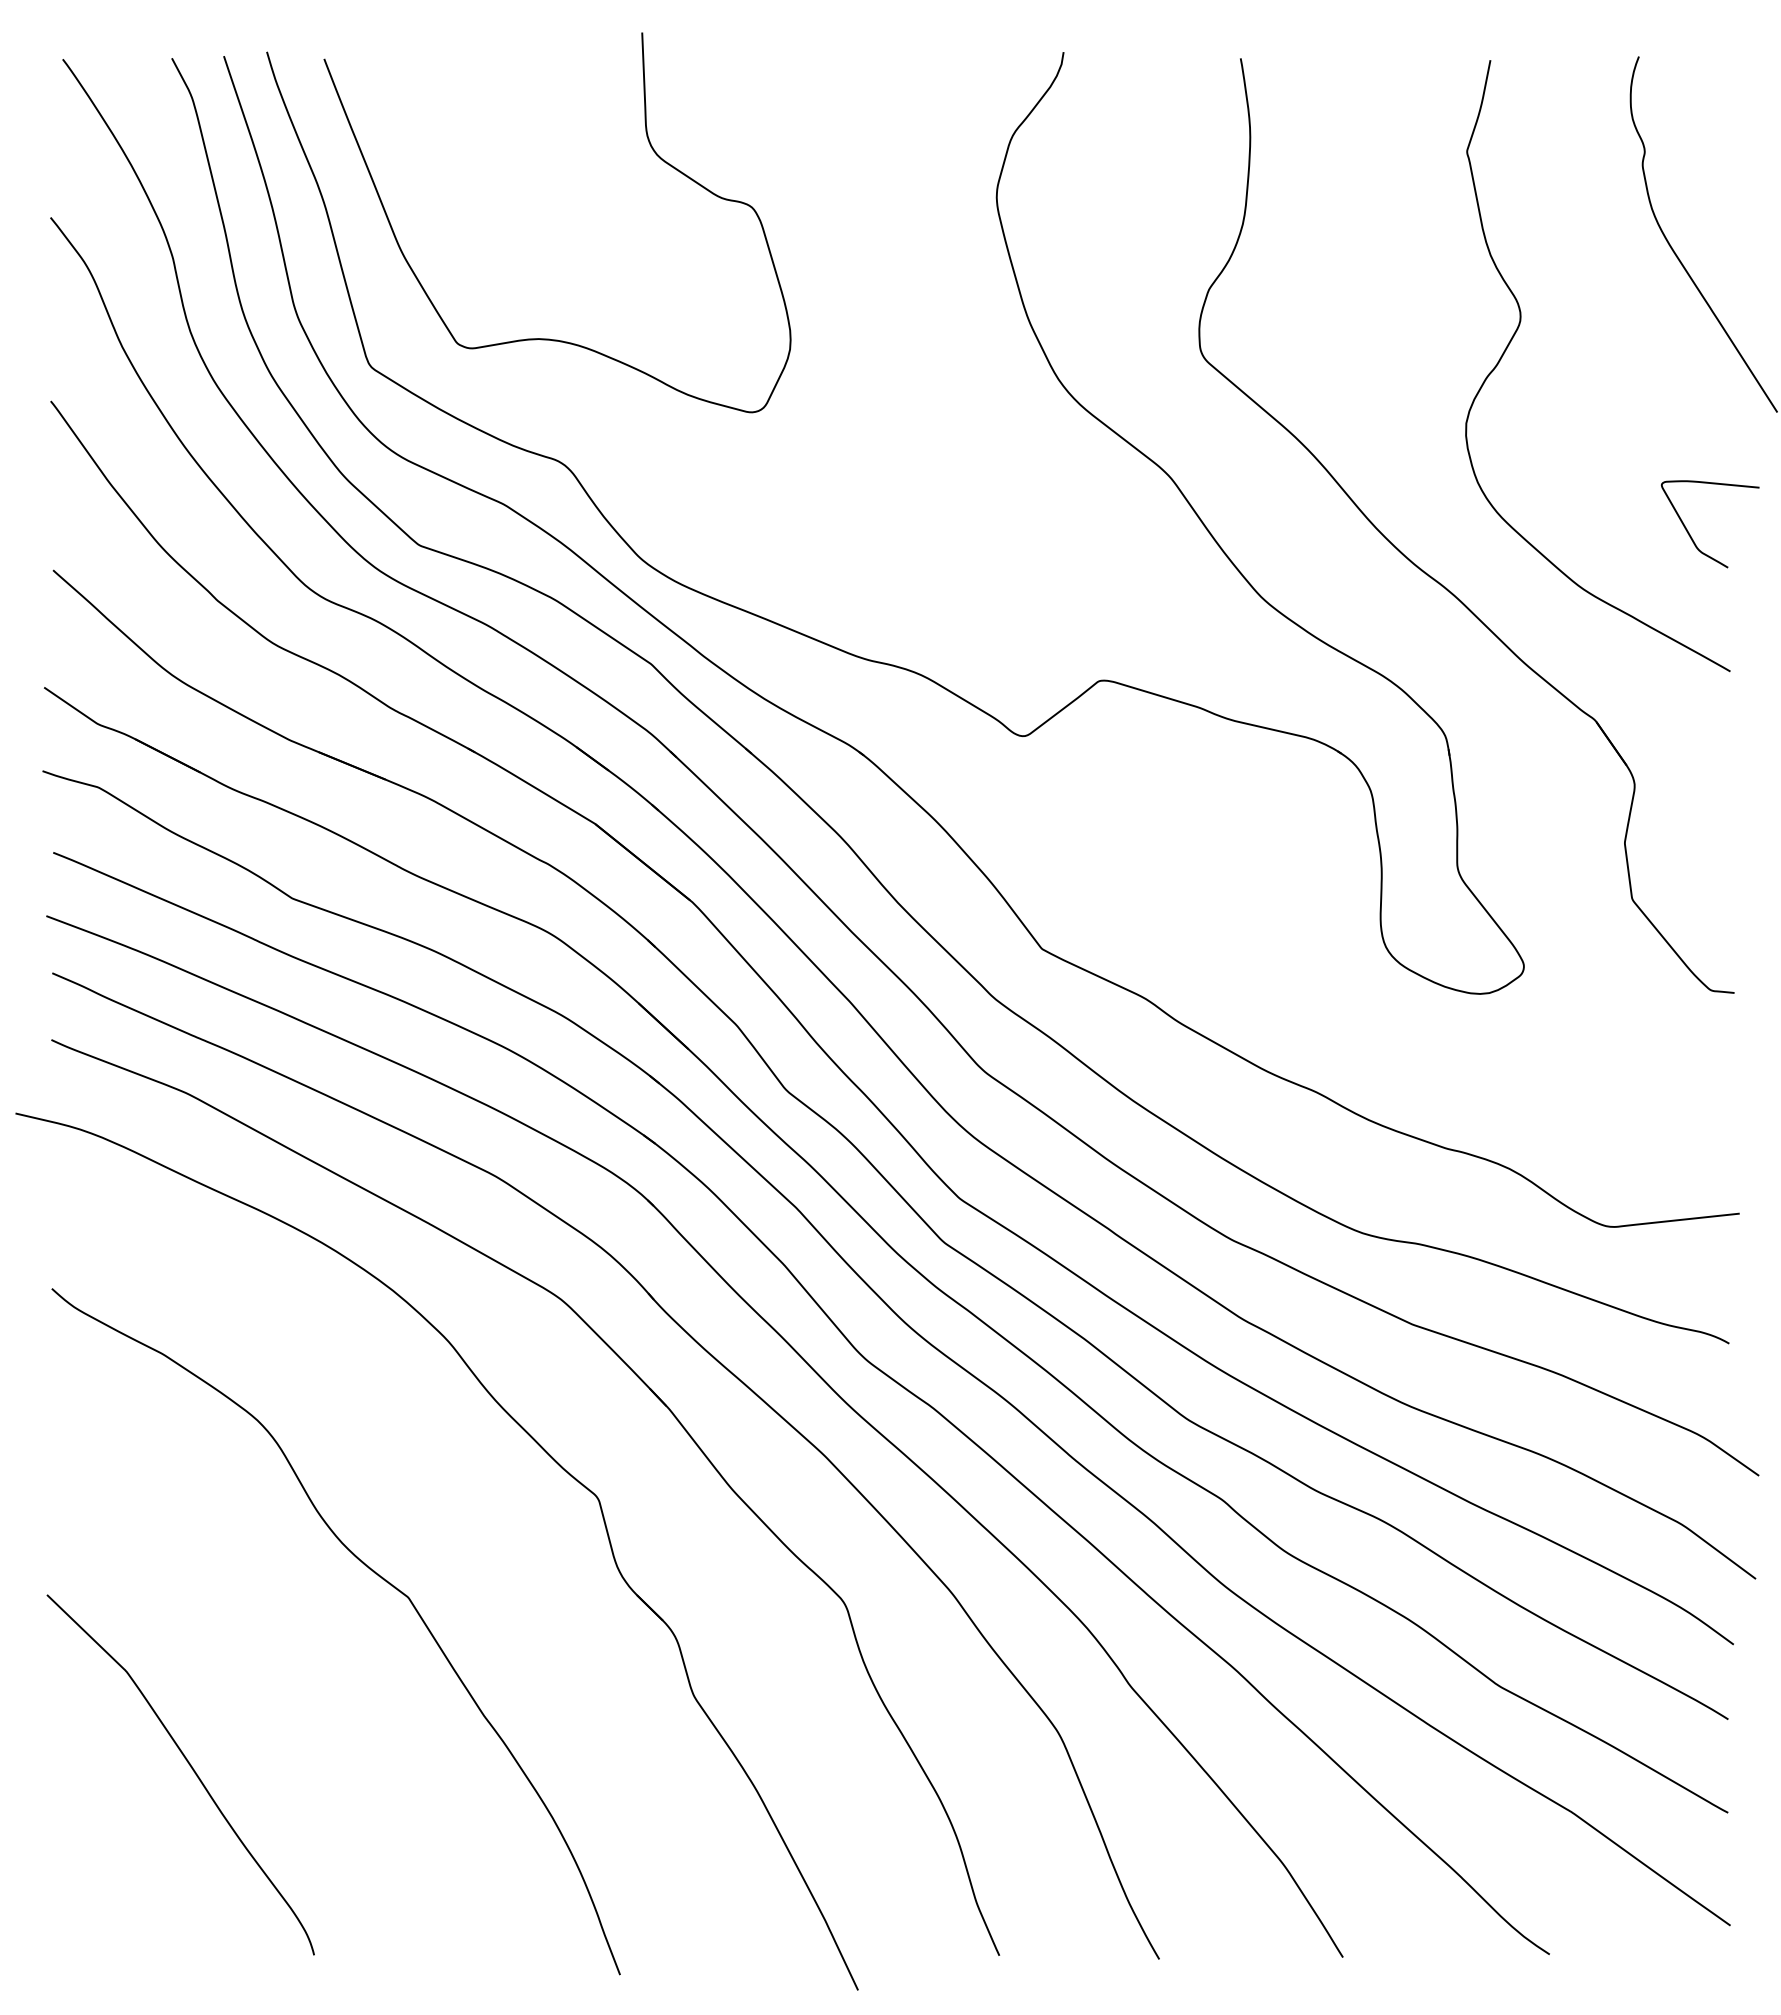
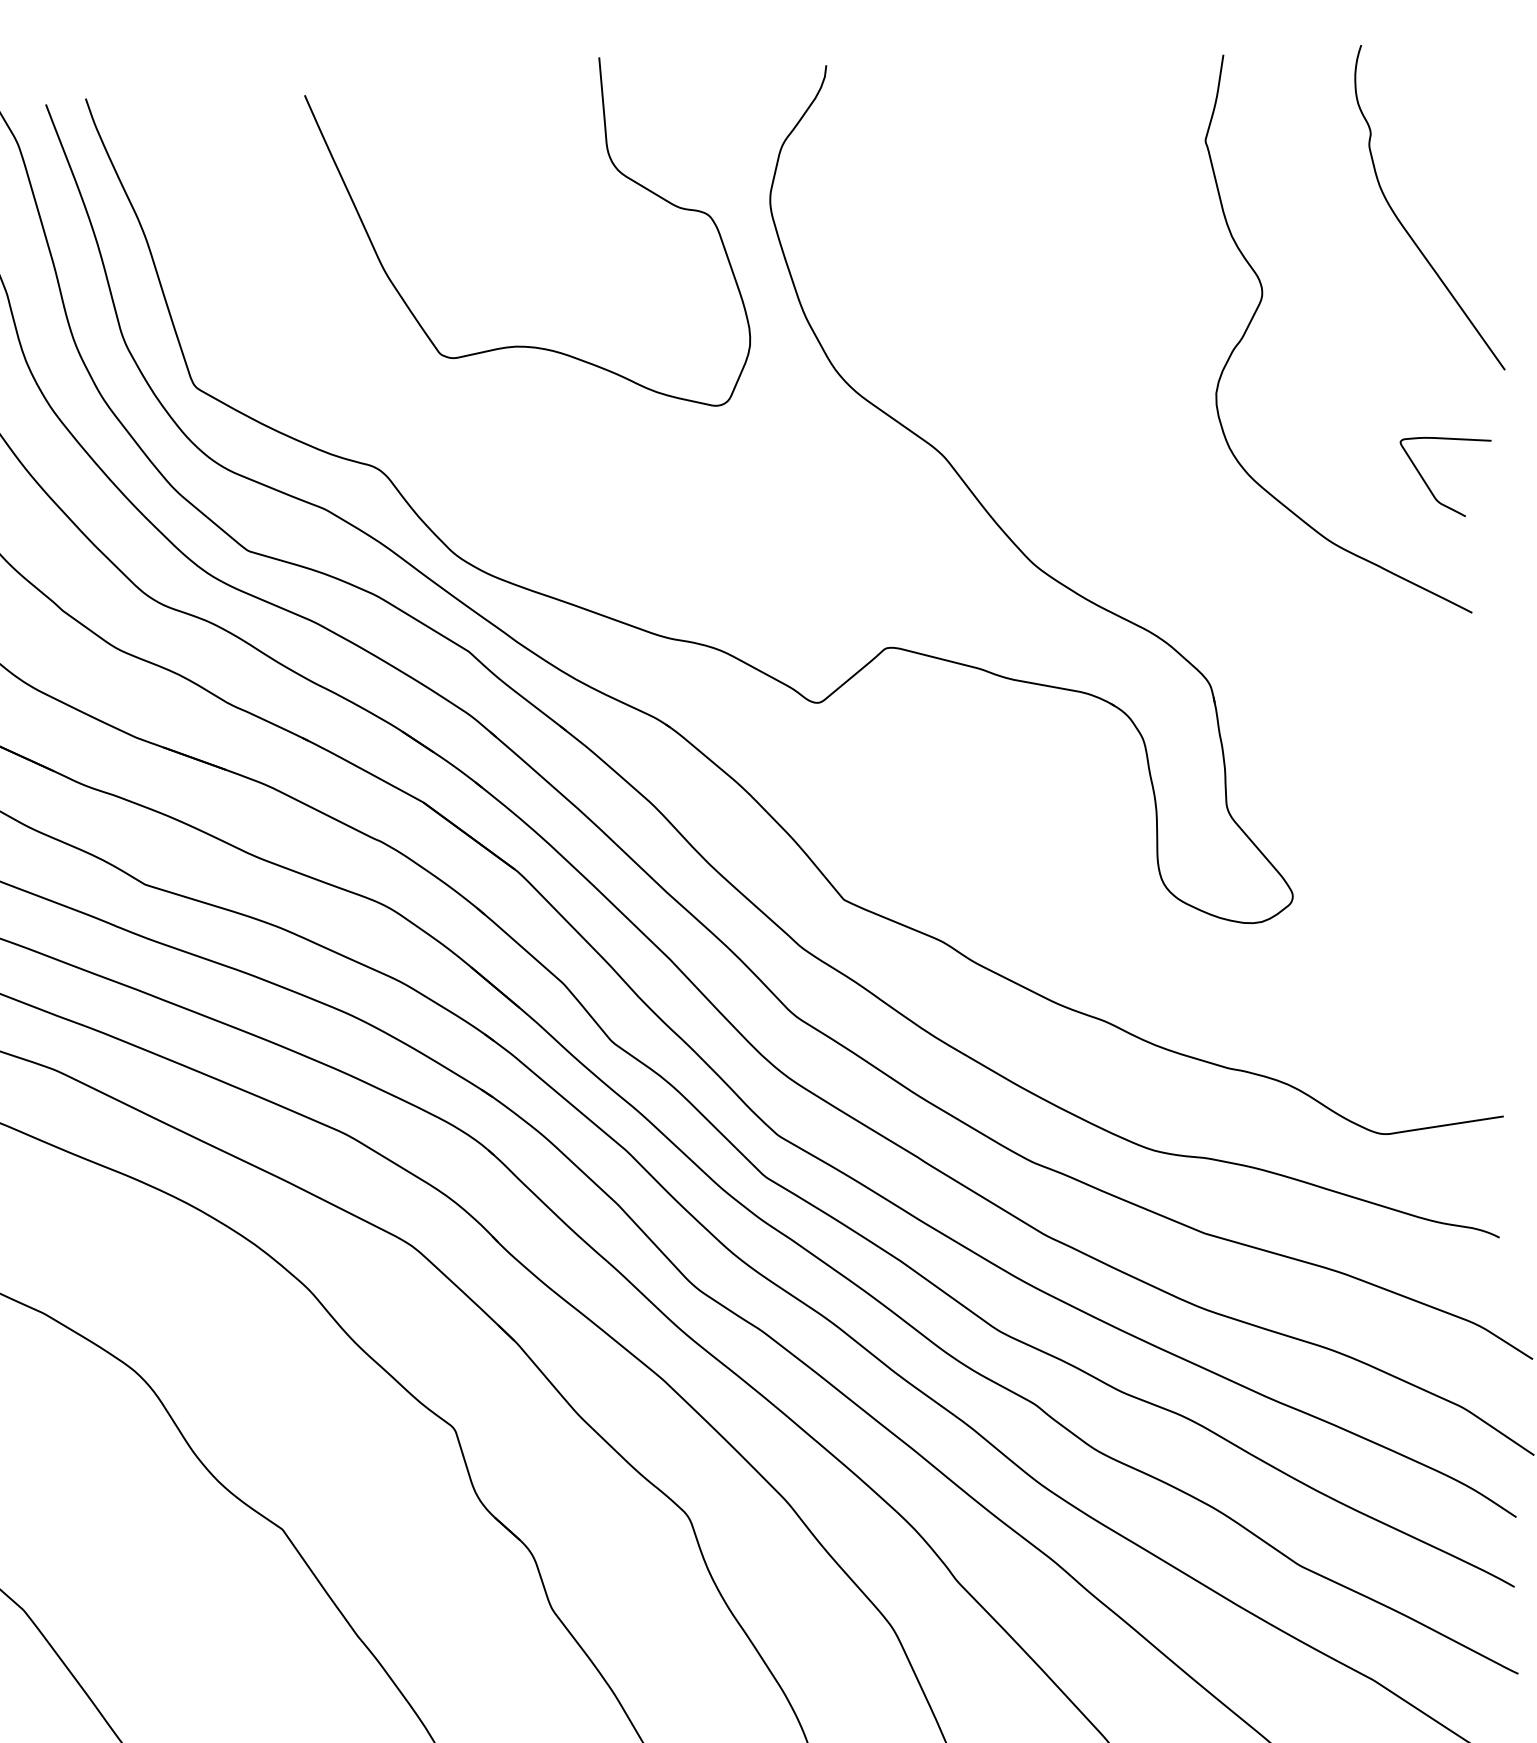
curve: (549, 338) -> (525, 345), moved
part: (1433, 577) -> (1192, 538), removed

